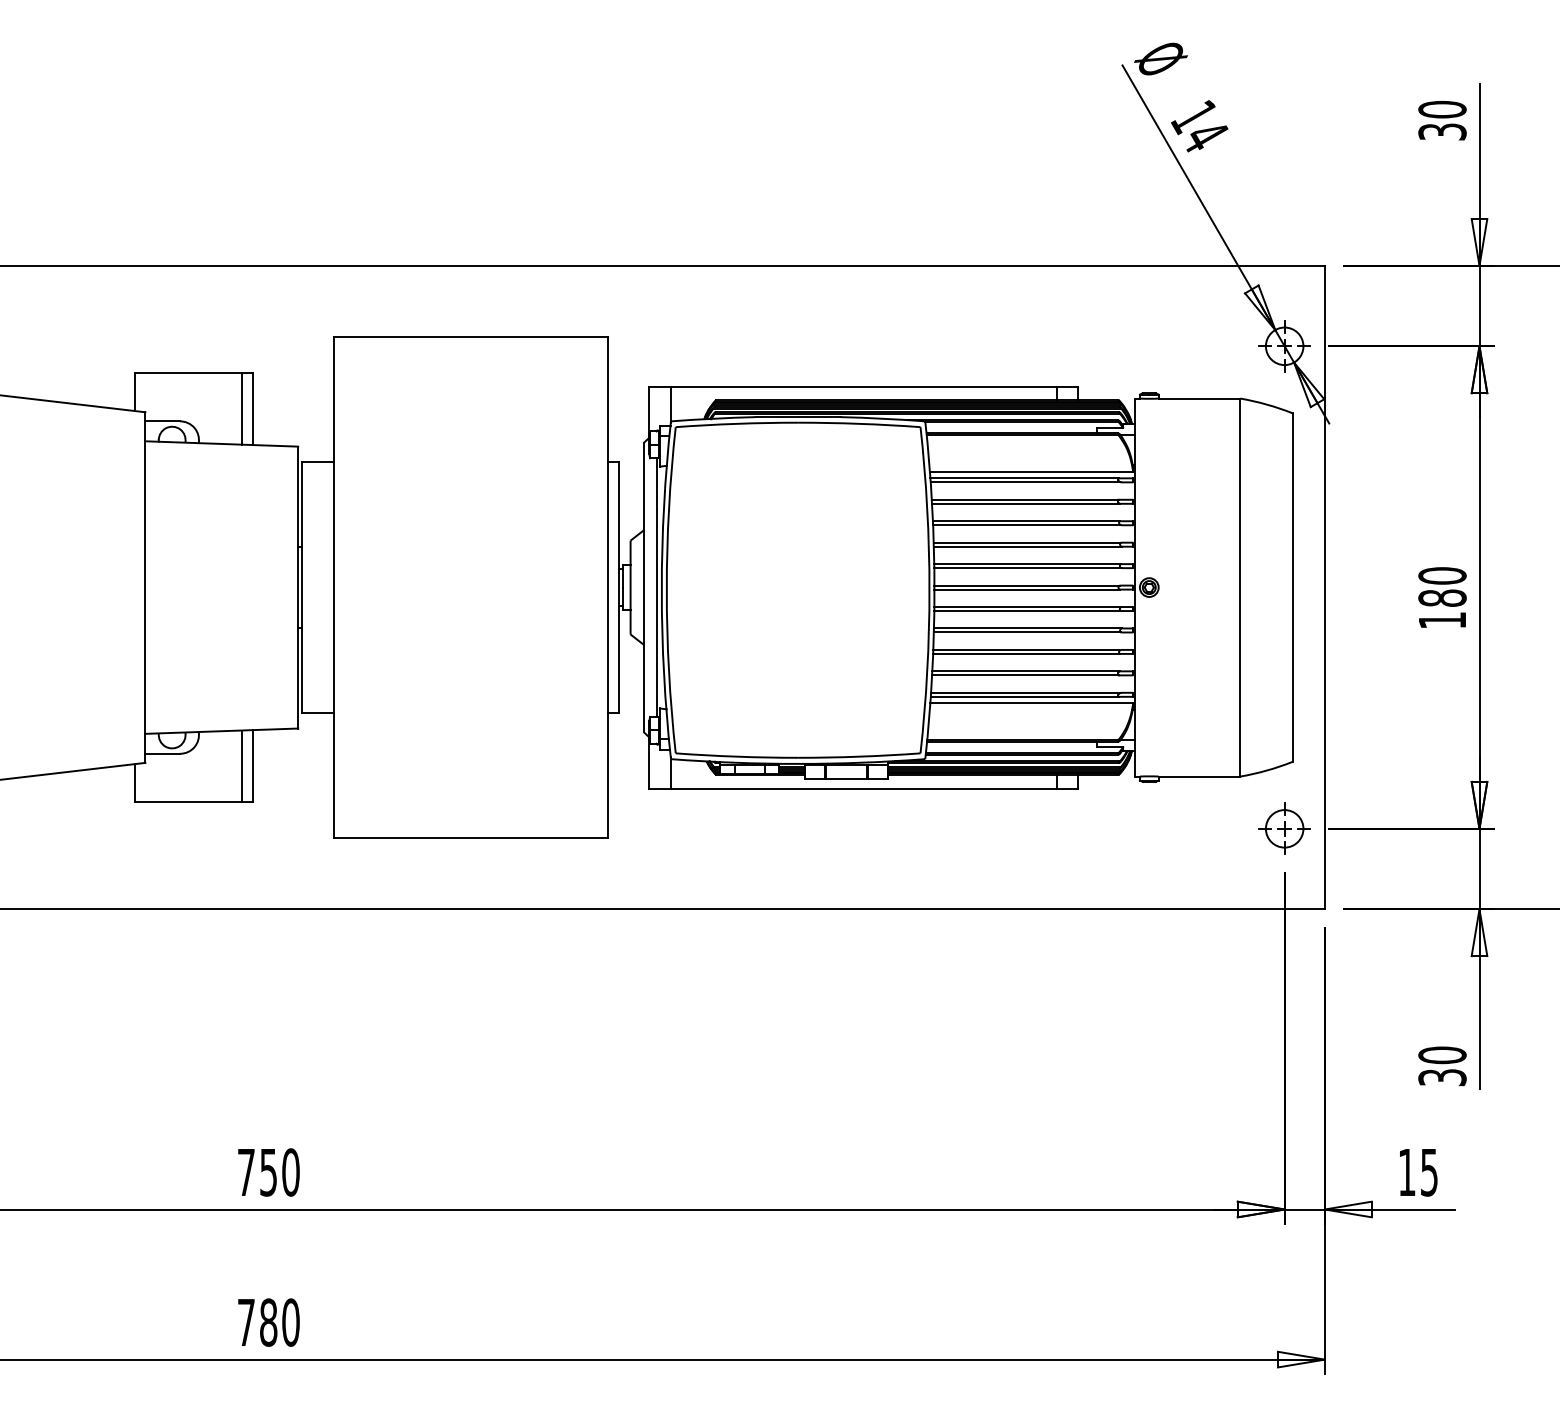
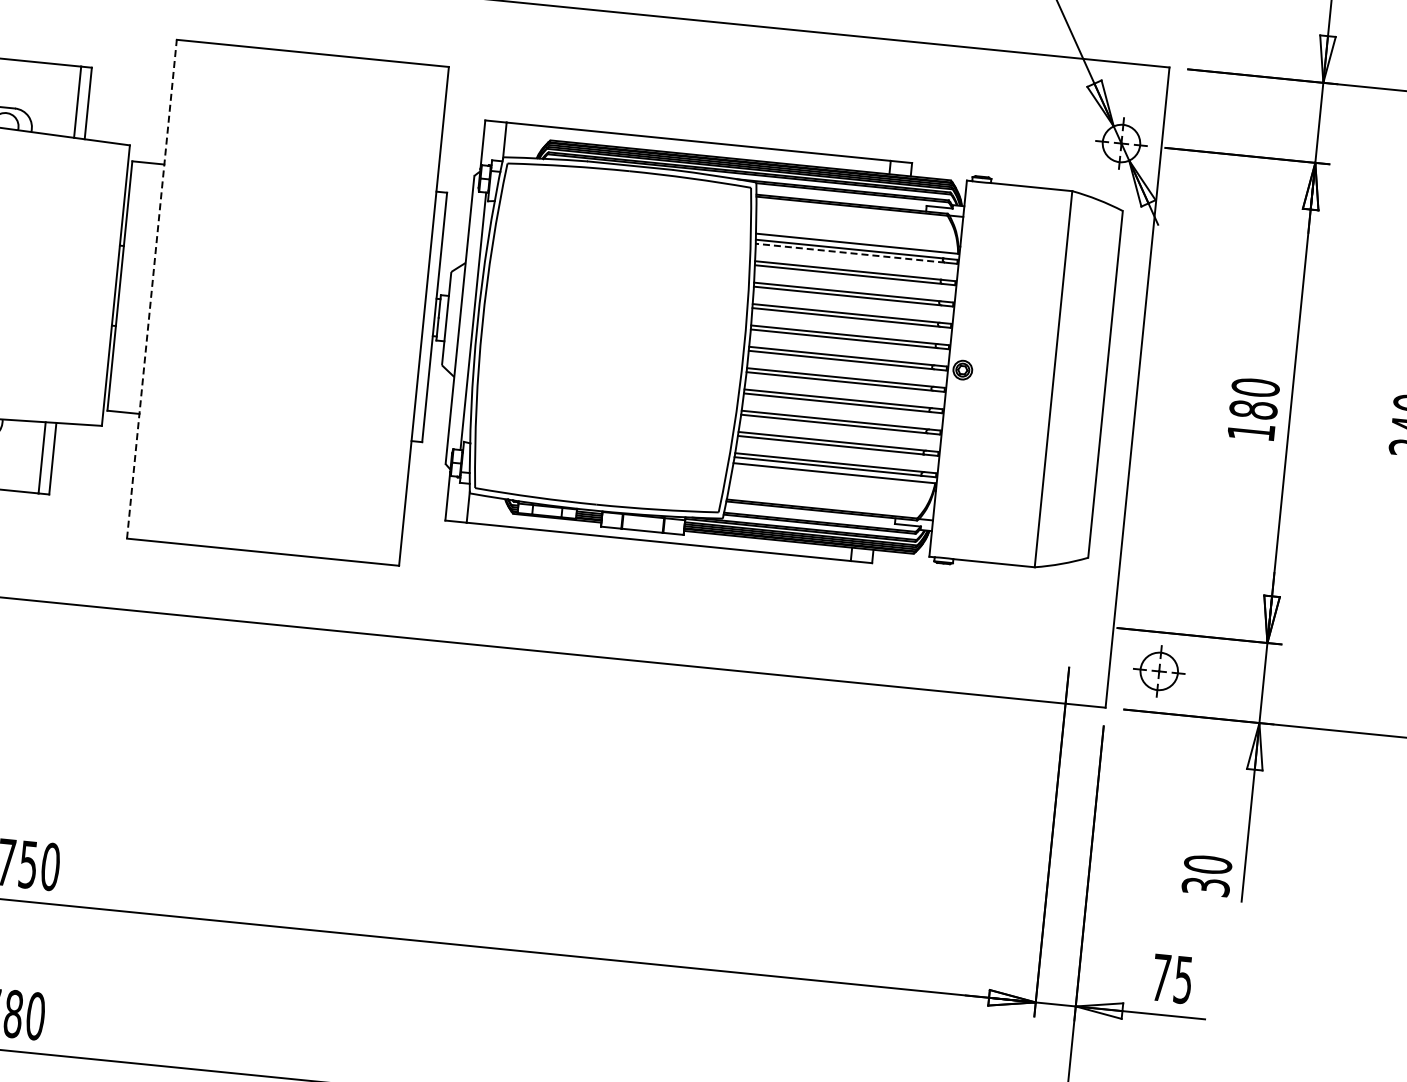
line: (1025, 482) -> (850, 253), solid -> dashed
line: (334, 587) -> (152, 289), solid -> dashed
part: (1284, 828) -> (1159, 671), moved
text: (1407, 1172) -> (1161, 977), 15 -> 75

